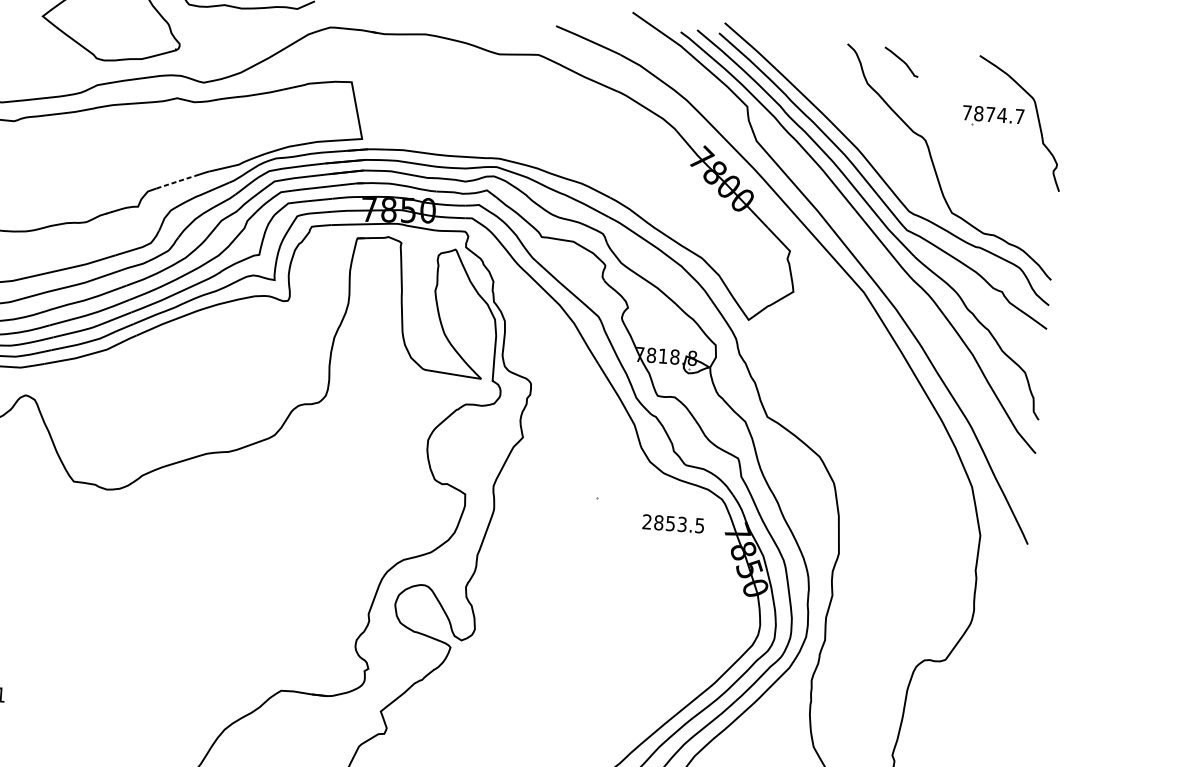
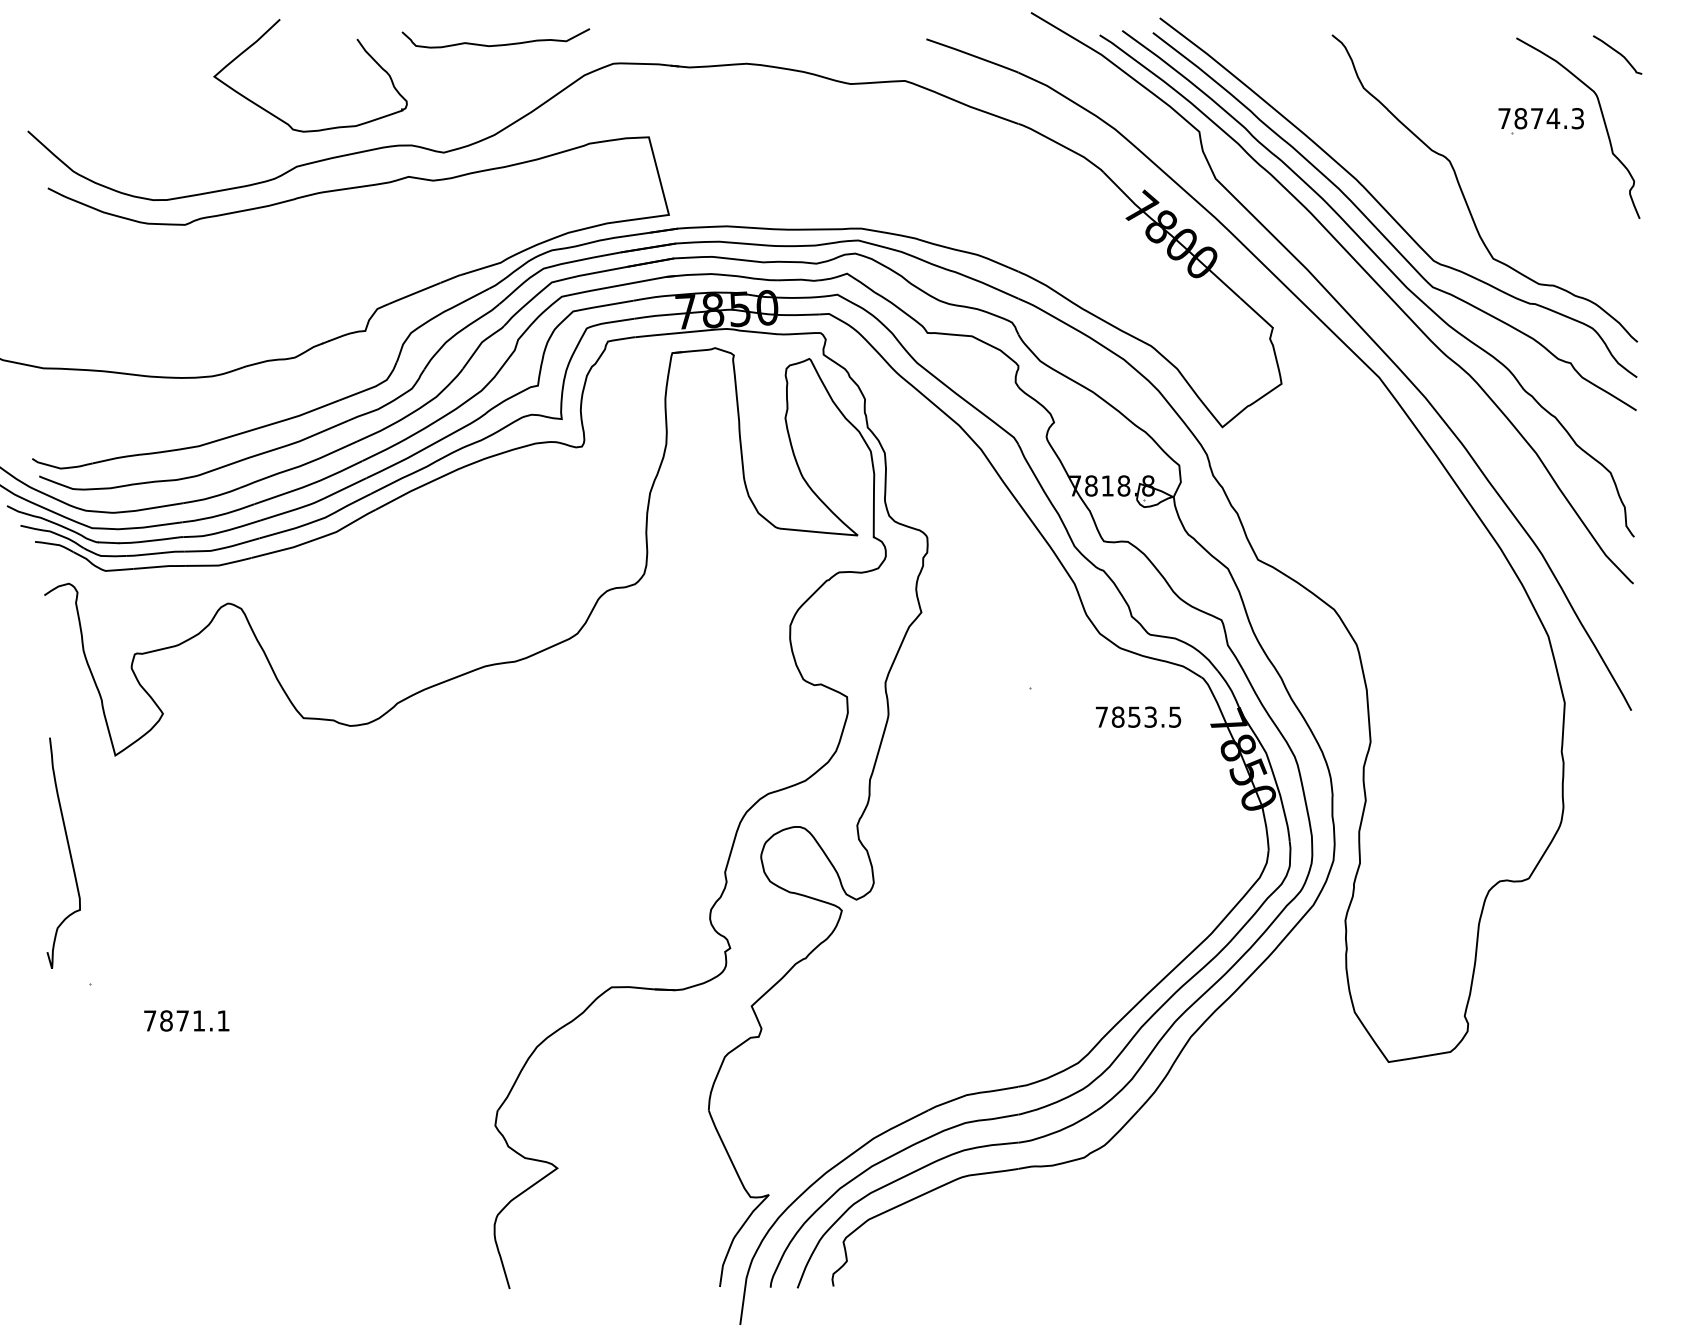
curve: (901, 61) -> (1617, 53), moved
text: (1019, 116) -> (1577, 118), 7874.7 -> 7874.3
line: (175, 182) -> (414, 293), dashed -> solid
text: (646, 521) -> (1101, 716), 2853.5 -> 7853.5

